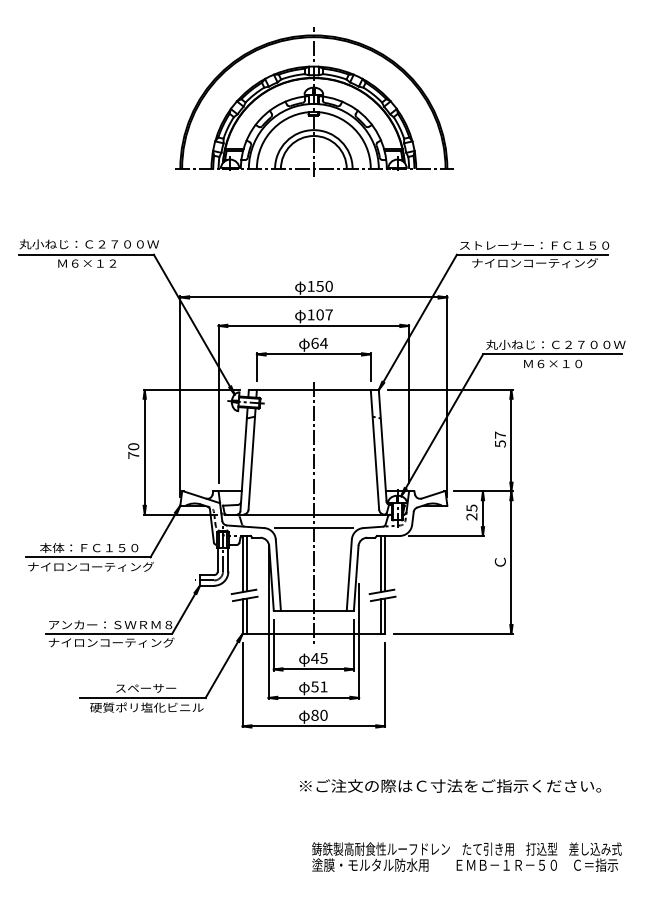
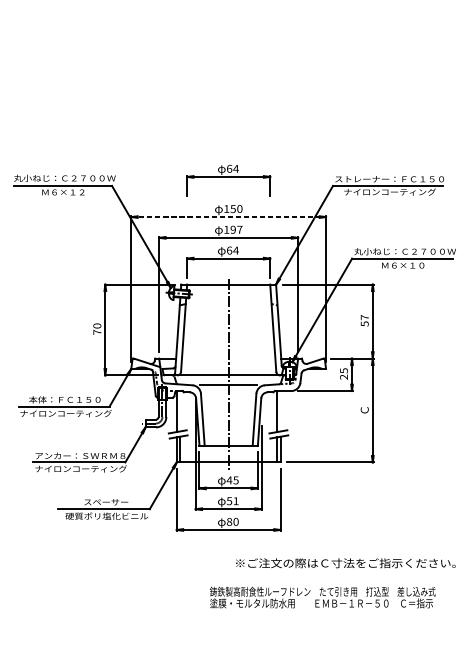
part: (314, 101) -> (229, 74), removed
part: (313, 247) -> (228, 180), added
line: (314, 297) -> (229, 217), solid -> dashed
text: (319, 314) -> (232, 229), 107 -> 197
line: (247, 563) -> (180, 411), removed
line: (385, 563) -> (280, 411), removed
text: (450, 785) -> (345, 562), moved
text: (466, 856) -> (322, 597), moved

